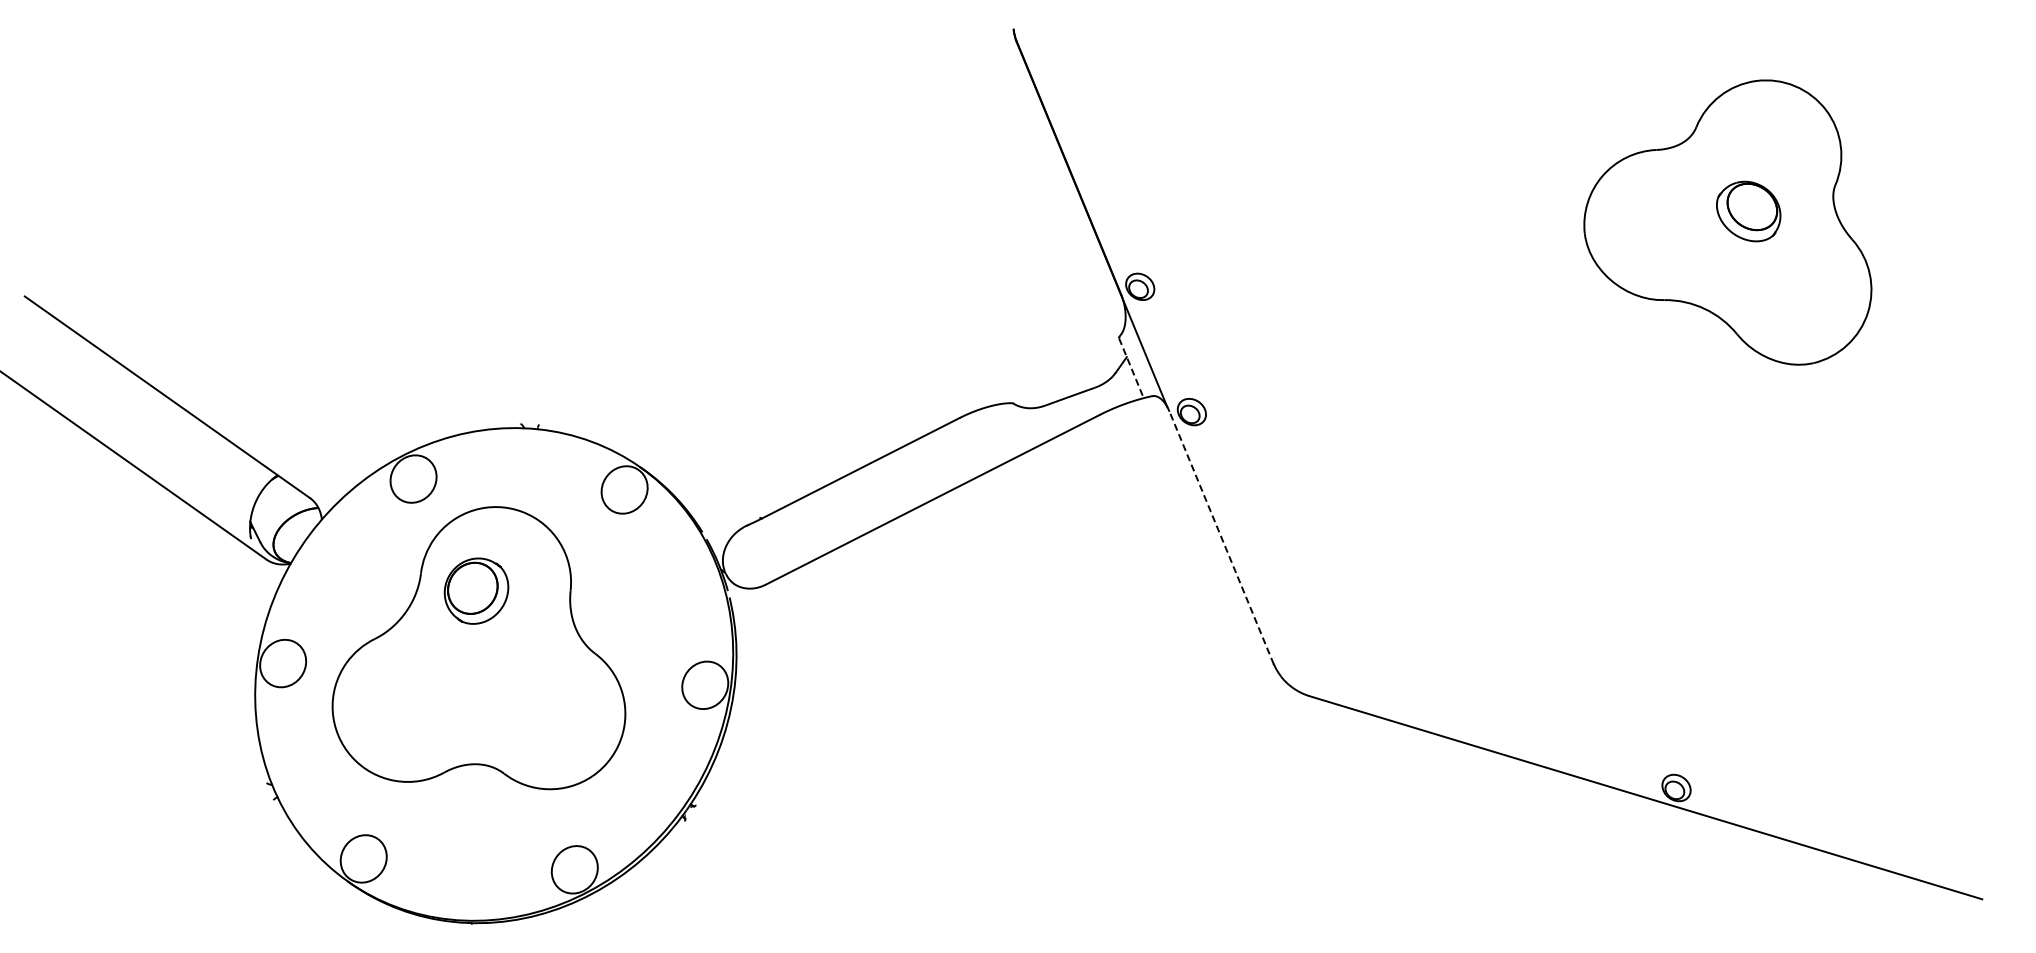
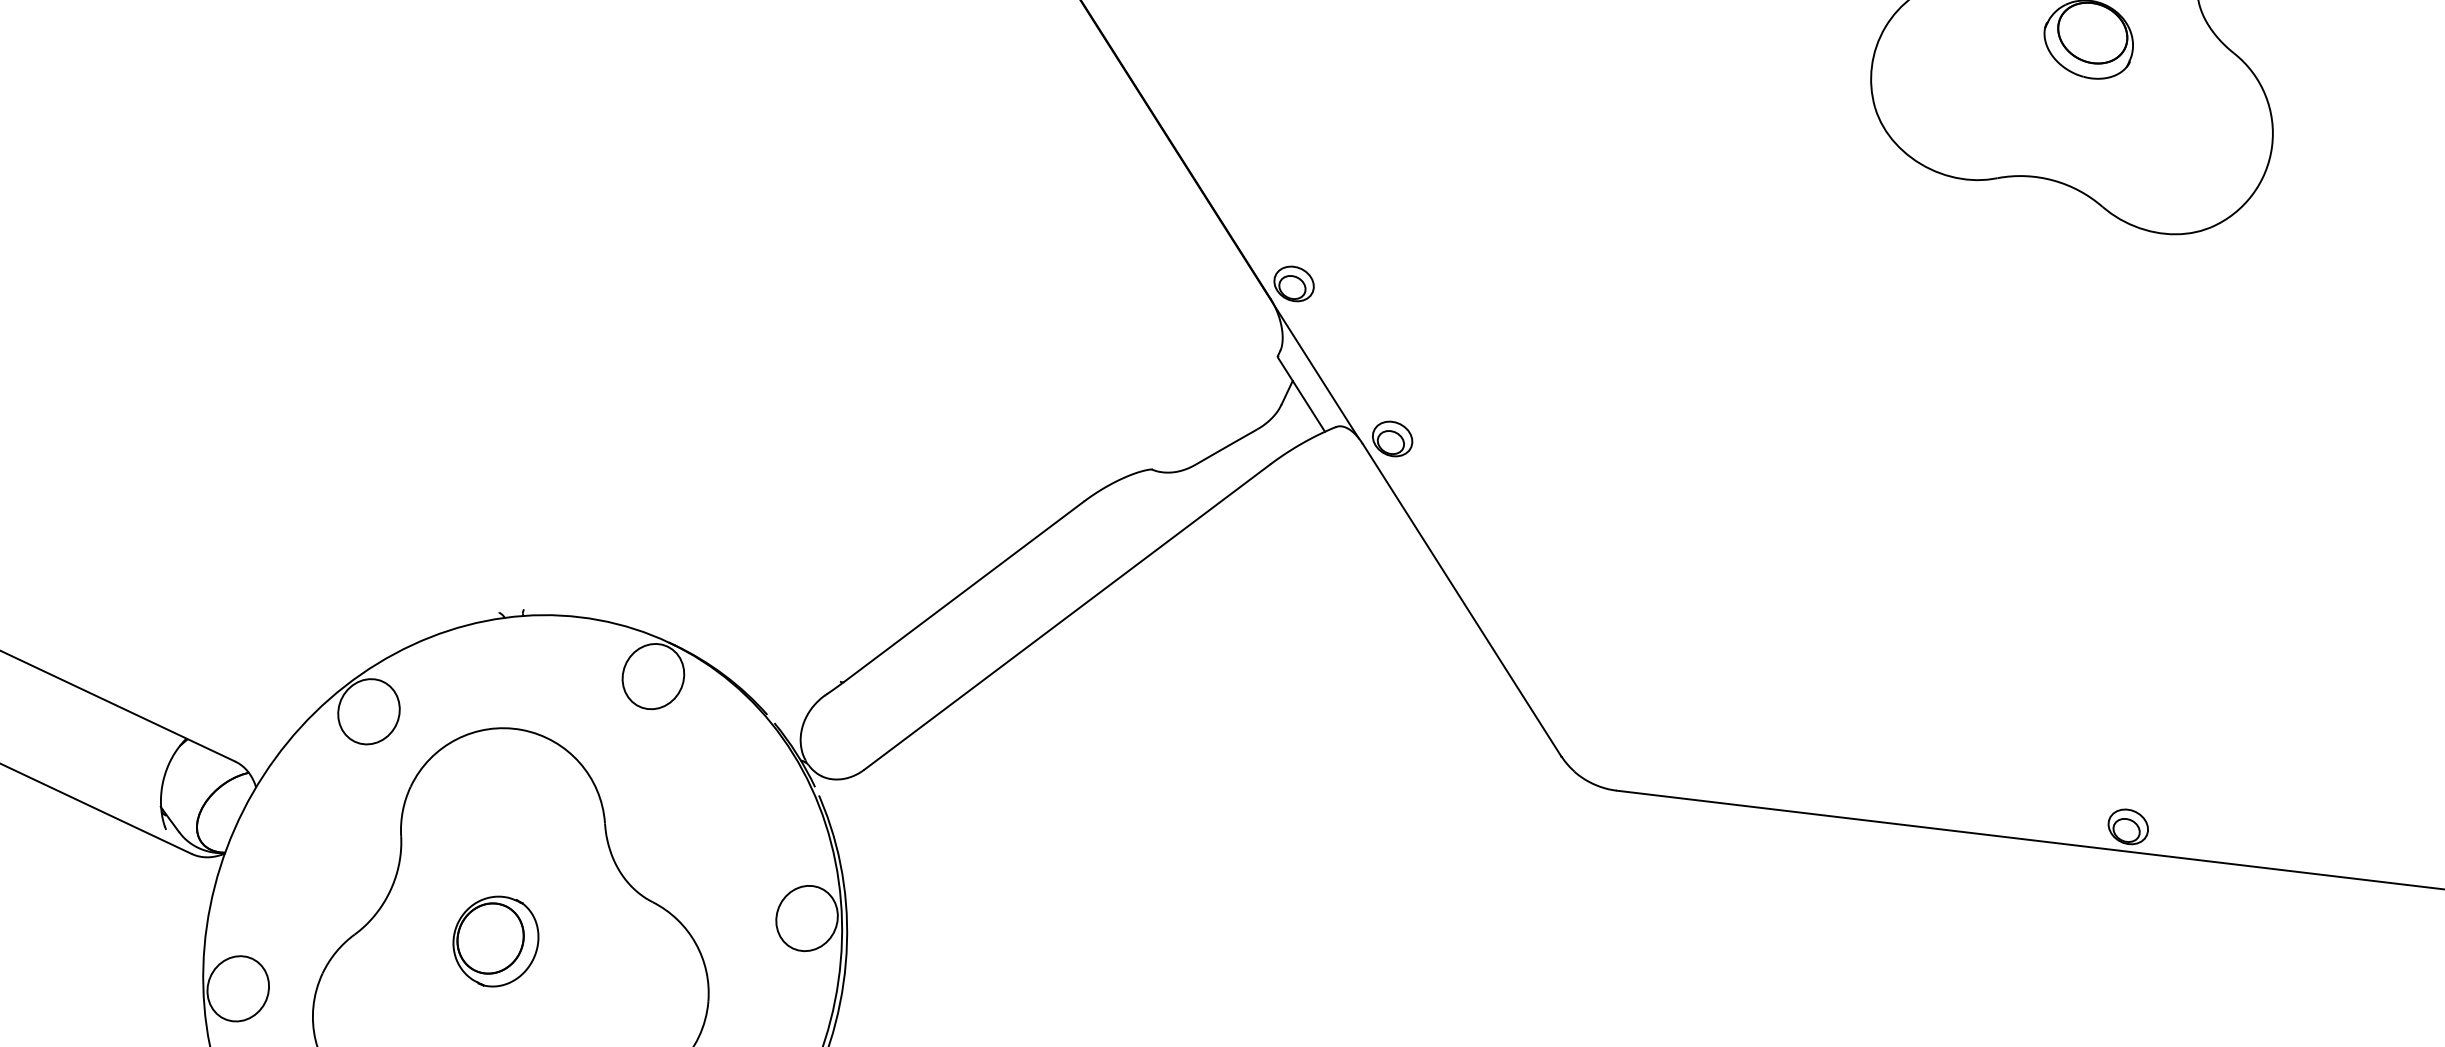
line: (1131, 368) -> (1301, 395), dashed -> solid
line: (1221, 538) -> (1461, 600), dashed -> solid
part: (476, 590) -> (495, 940), moved

